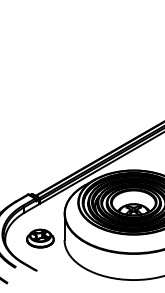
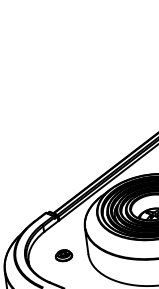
part: (40, 238) -> (63, 255), size x0.6

